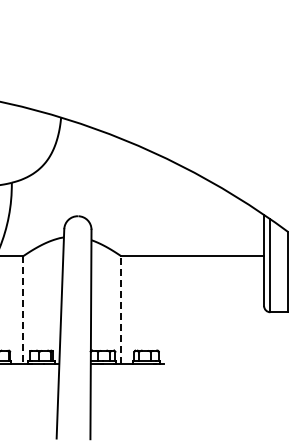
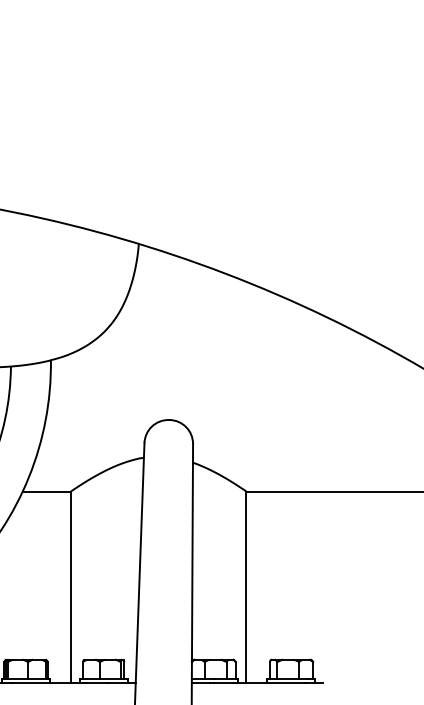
line: (23, 310) -> (71, 588), dashed -> solid
line: (121, 310) -> (246, 588), dashed -> solid

